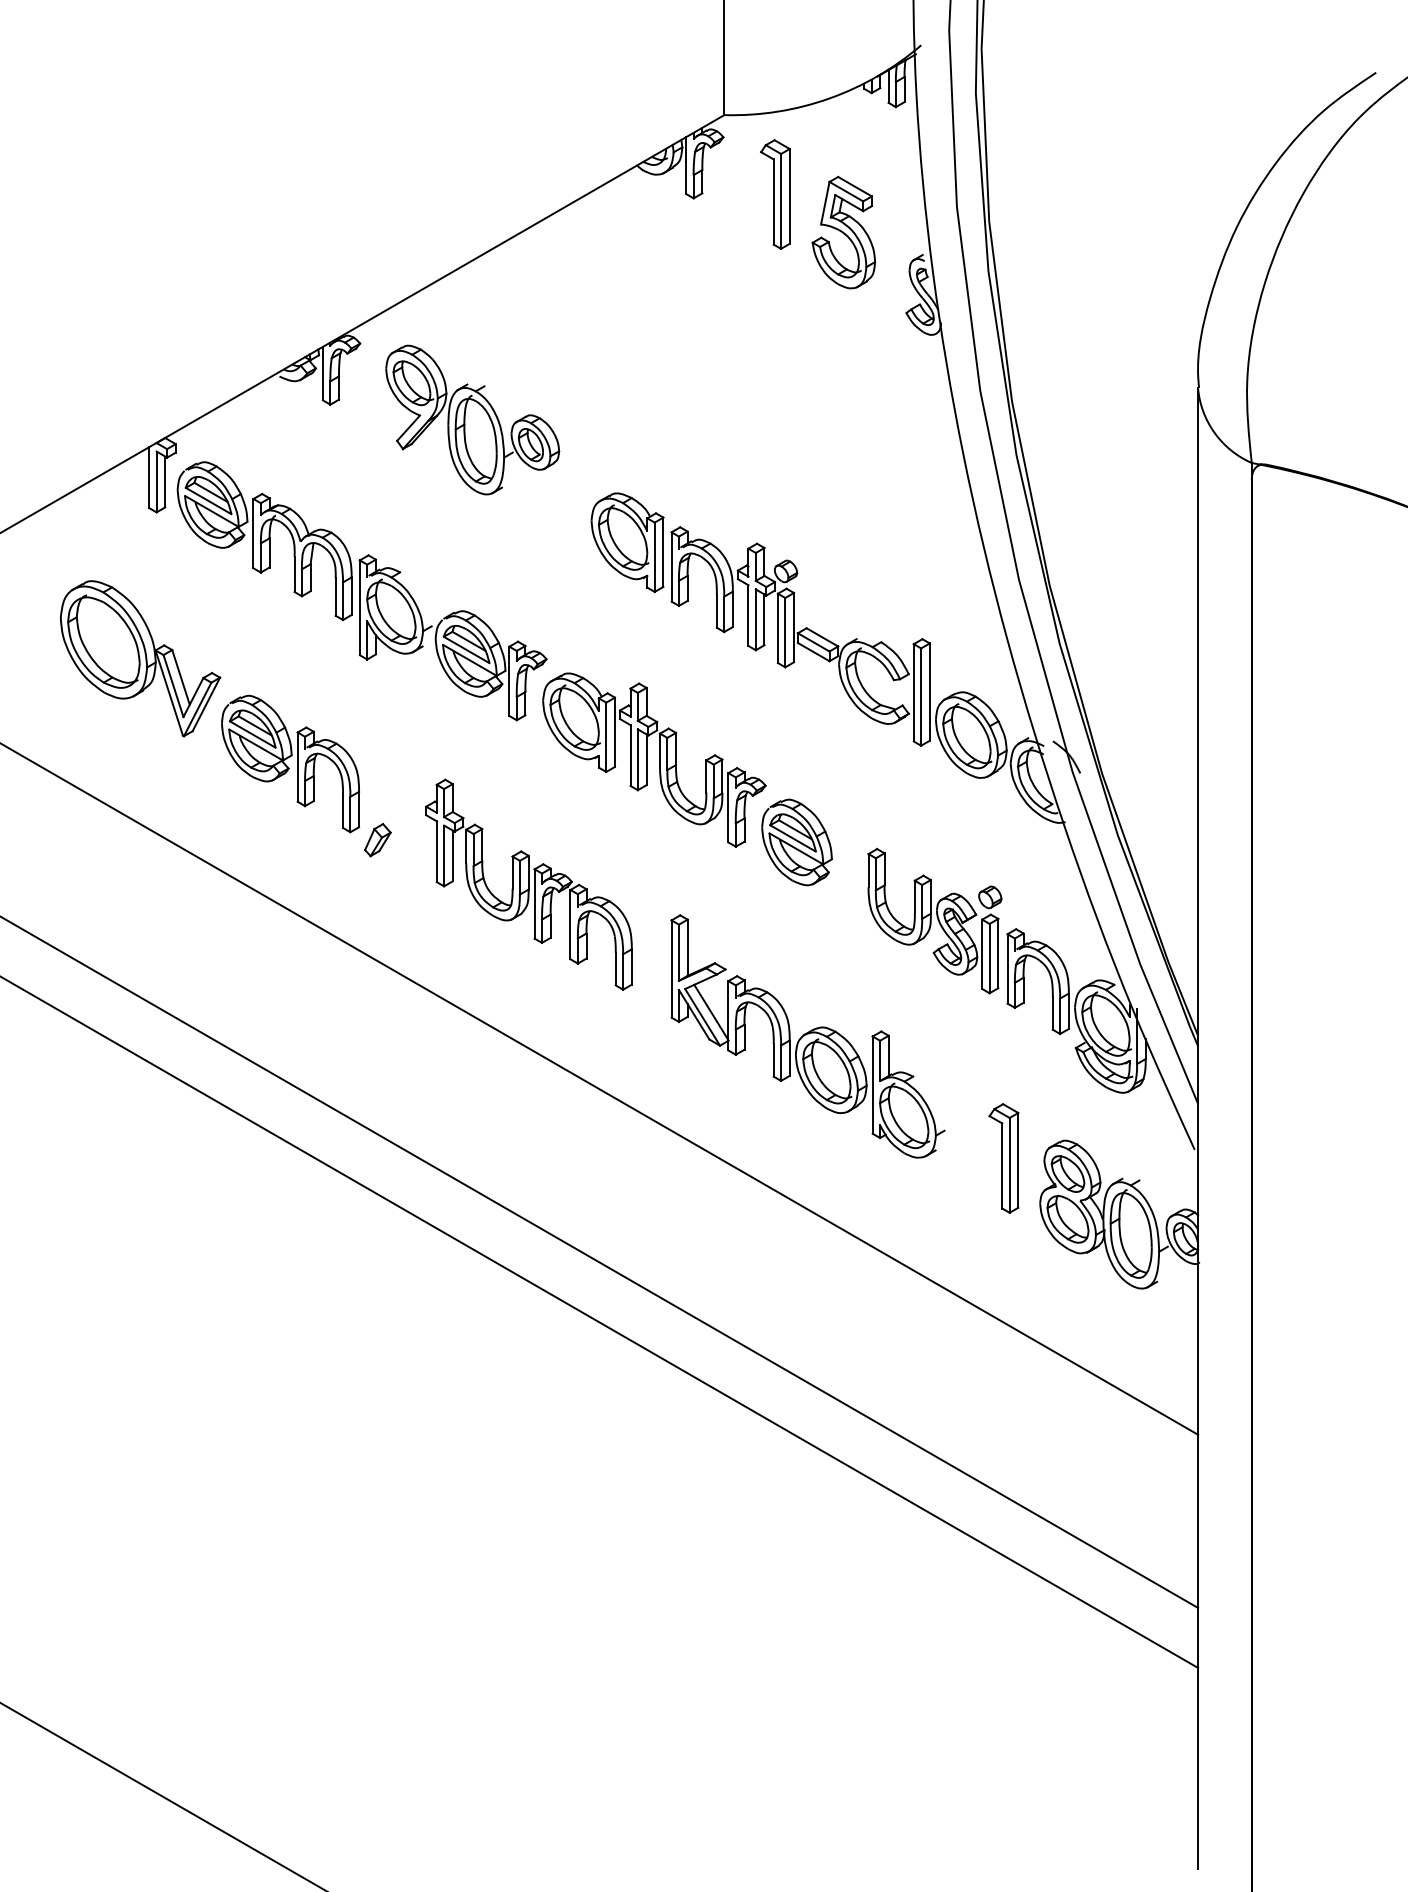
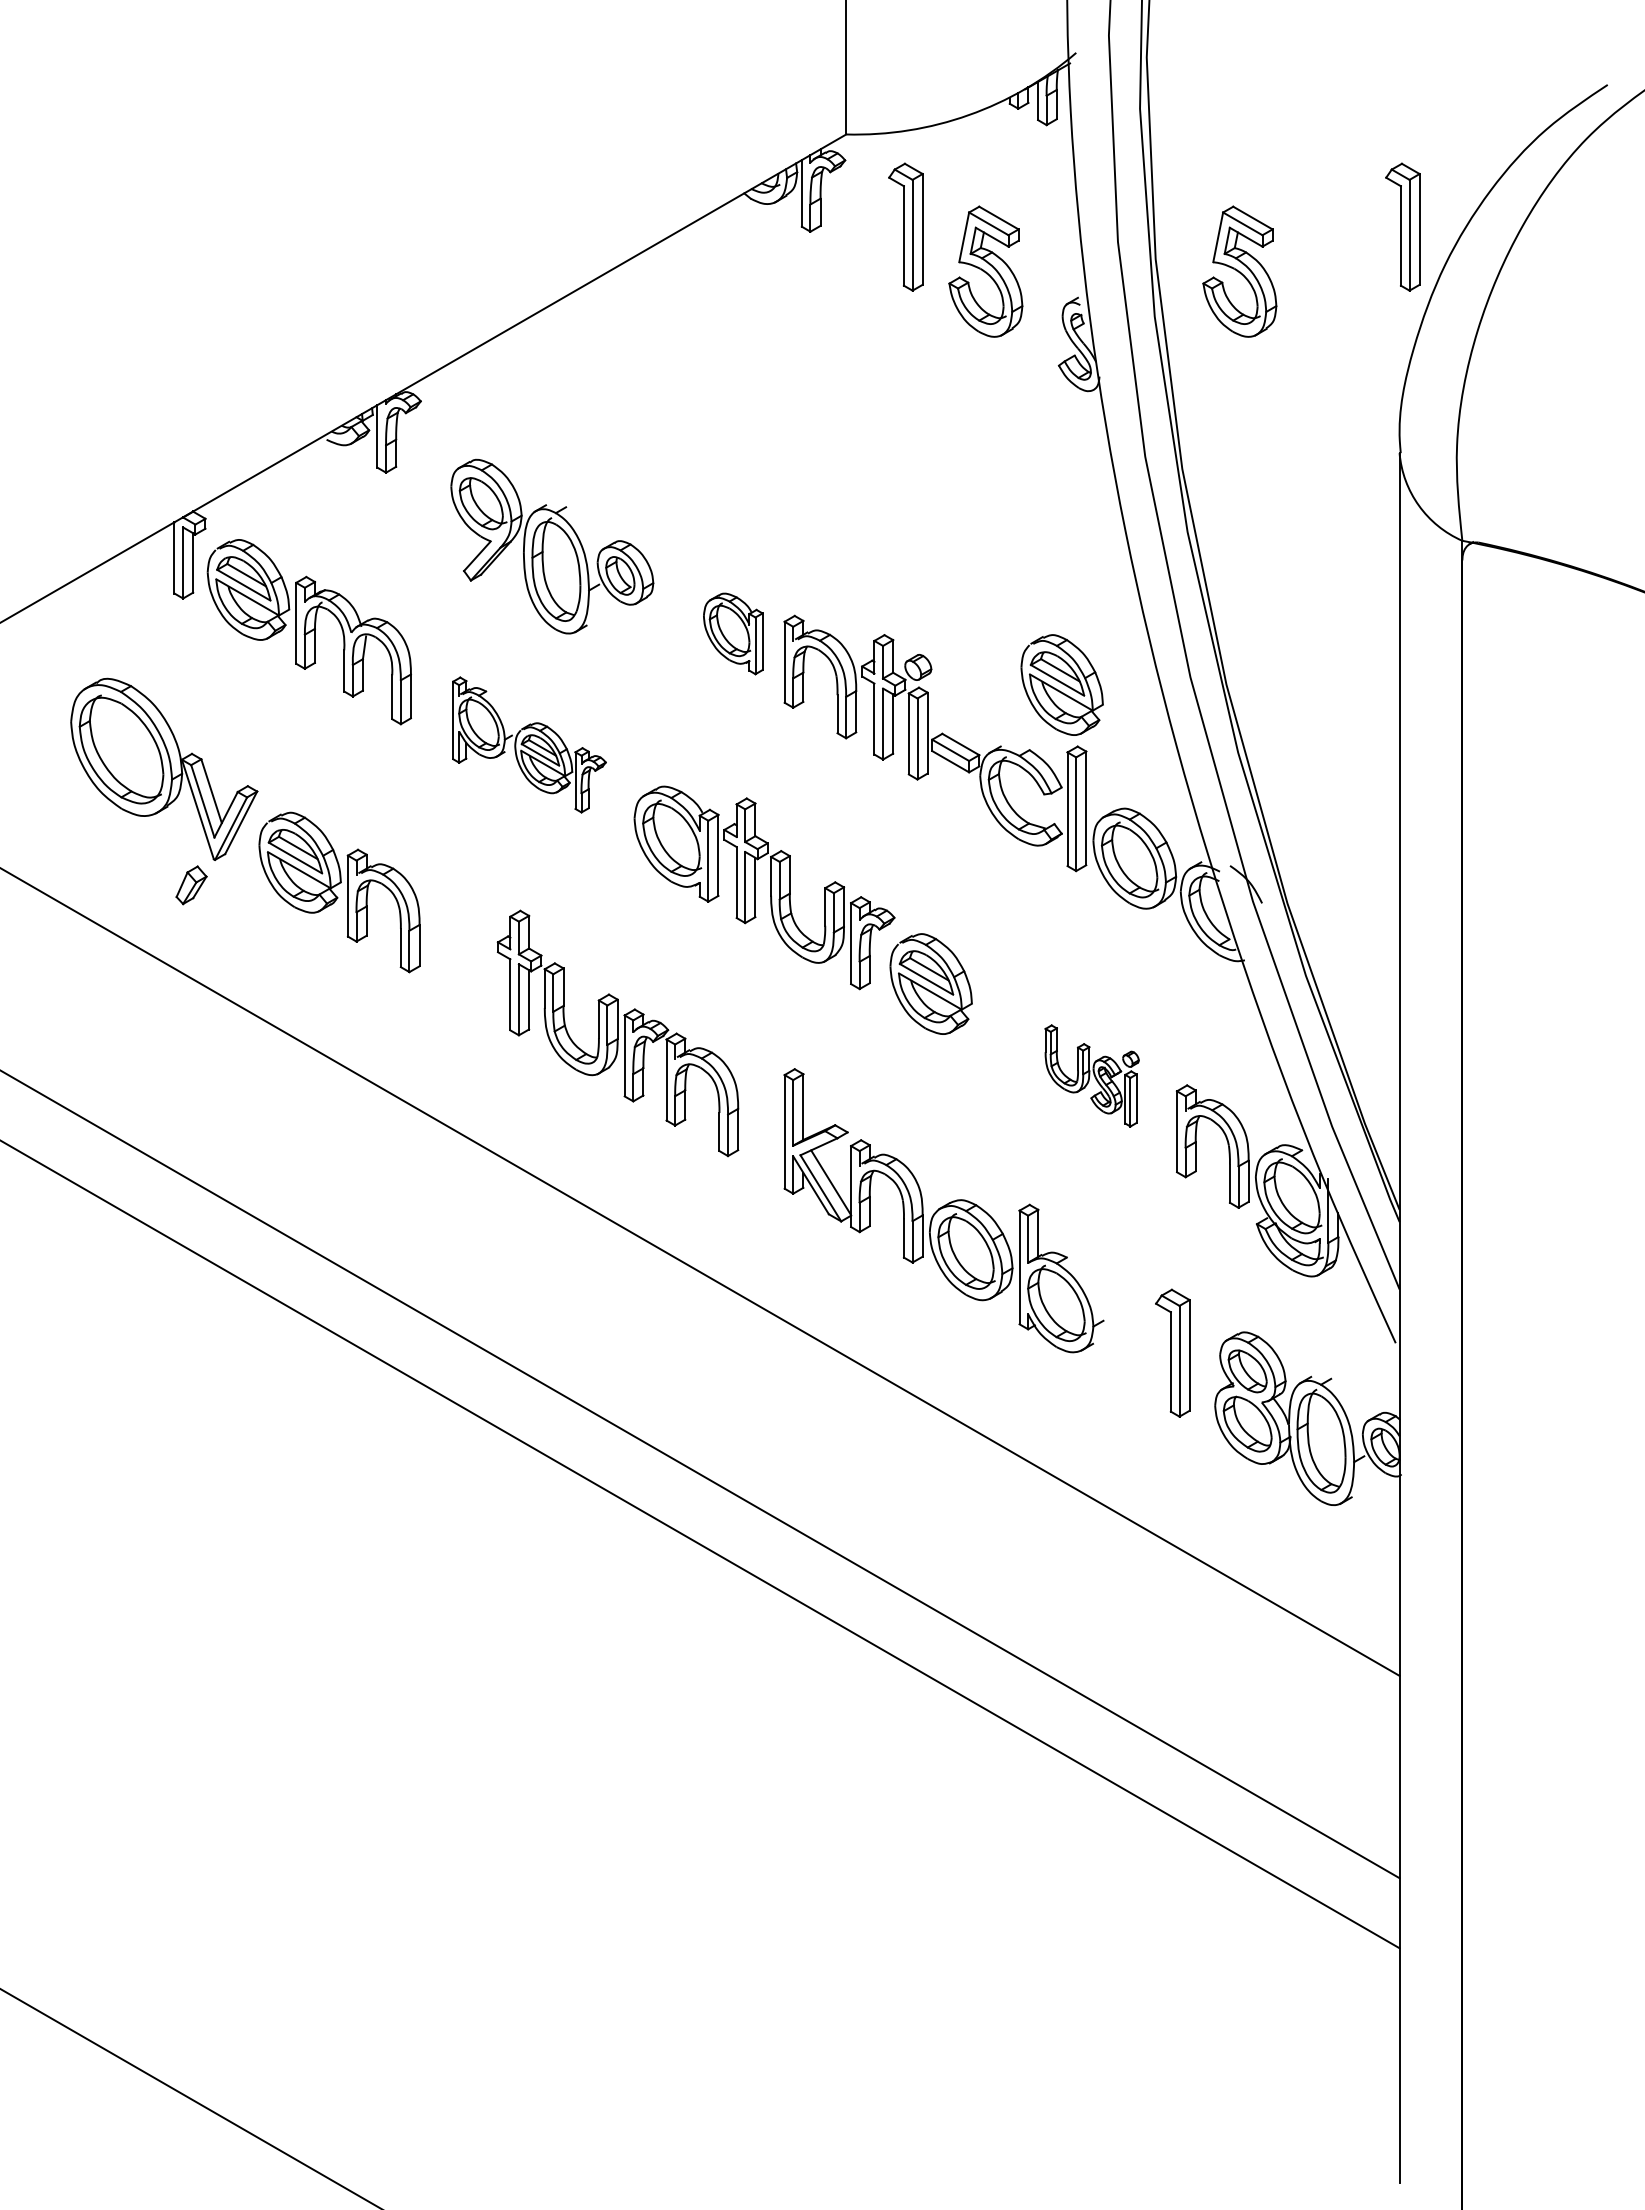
part: (1200, 193) -> (1402, 226), added
part: (1060, 232) -> (1239, 271), added
part: (472, 419) -> (552, 546), moved
part: (627, 542) -> (733, 633), size x0.7
part: (908, 586) -> (1061, 684), added
part: (453, 637) -> (529, 744), size x0.7
part: (377, 840) -> (191, 885), moved
part: (934, 920) -> (1091, 1075), size x0.6

